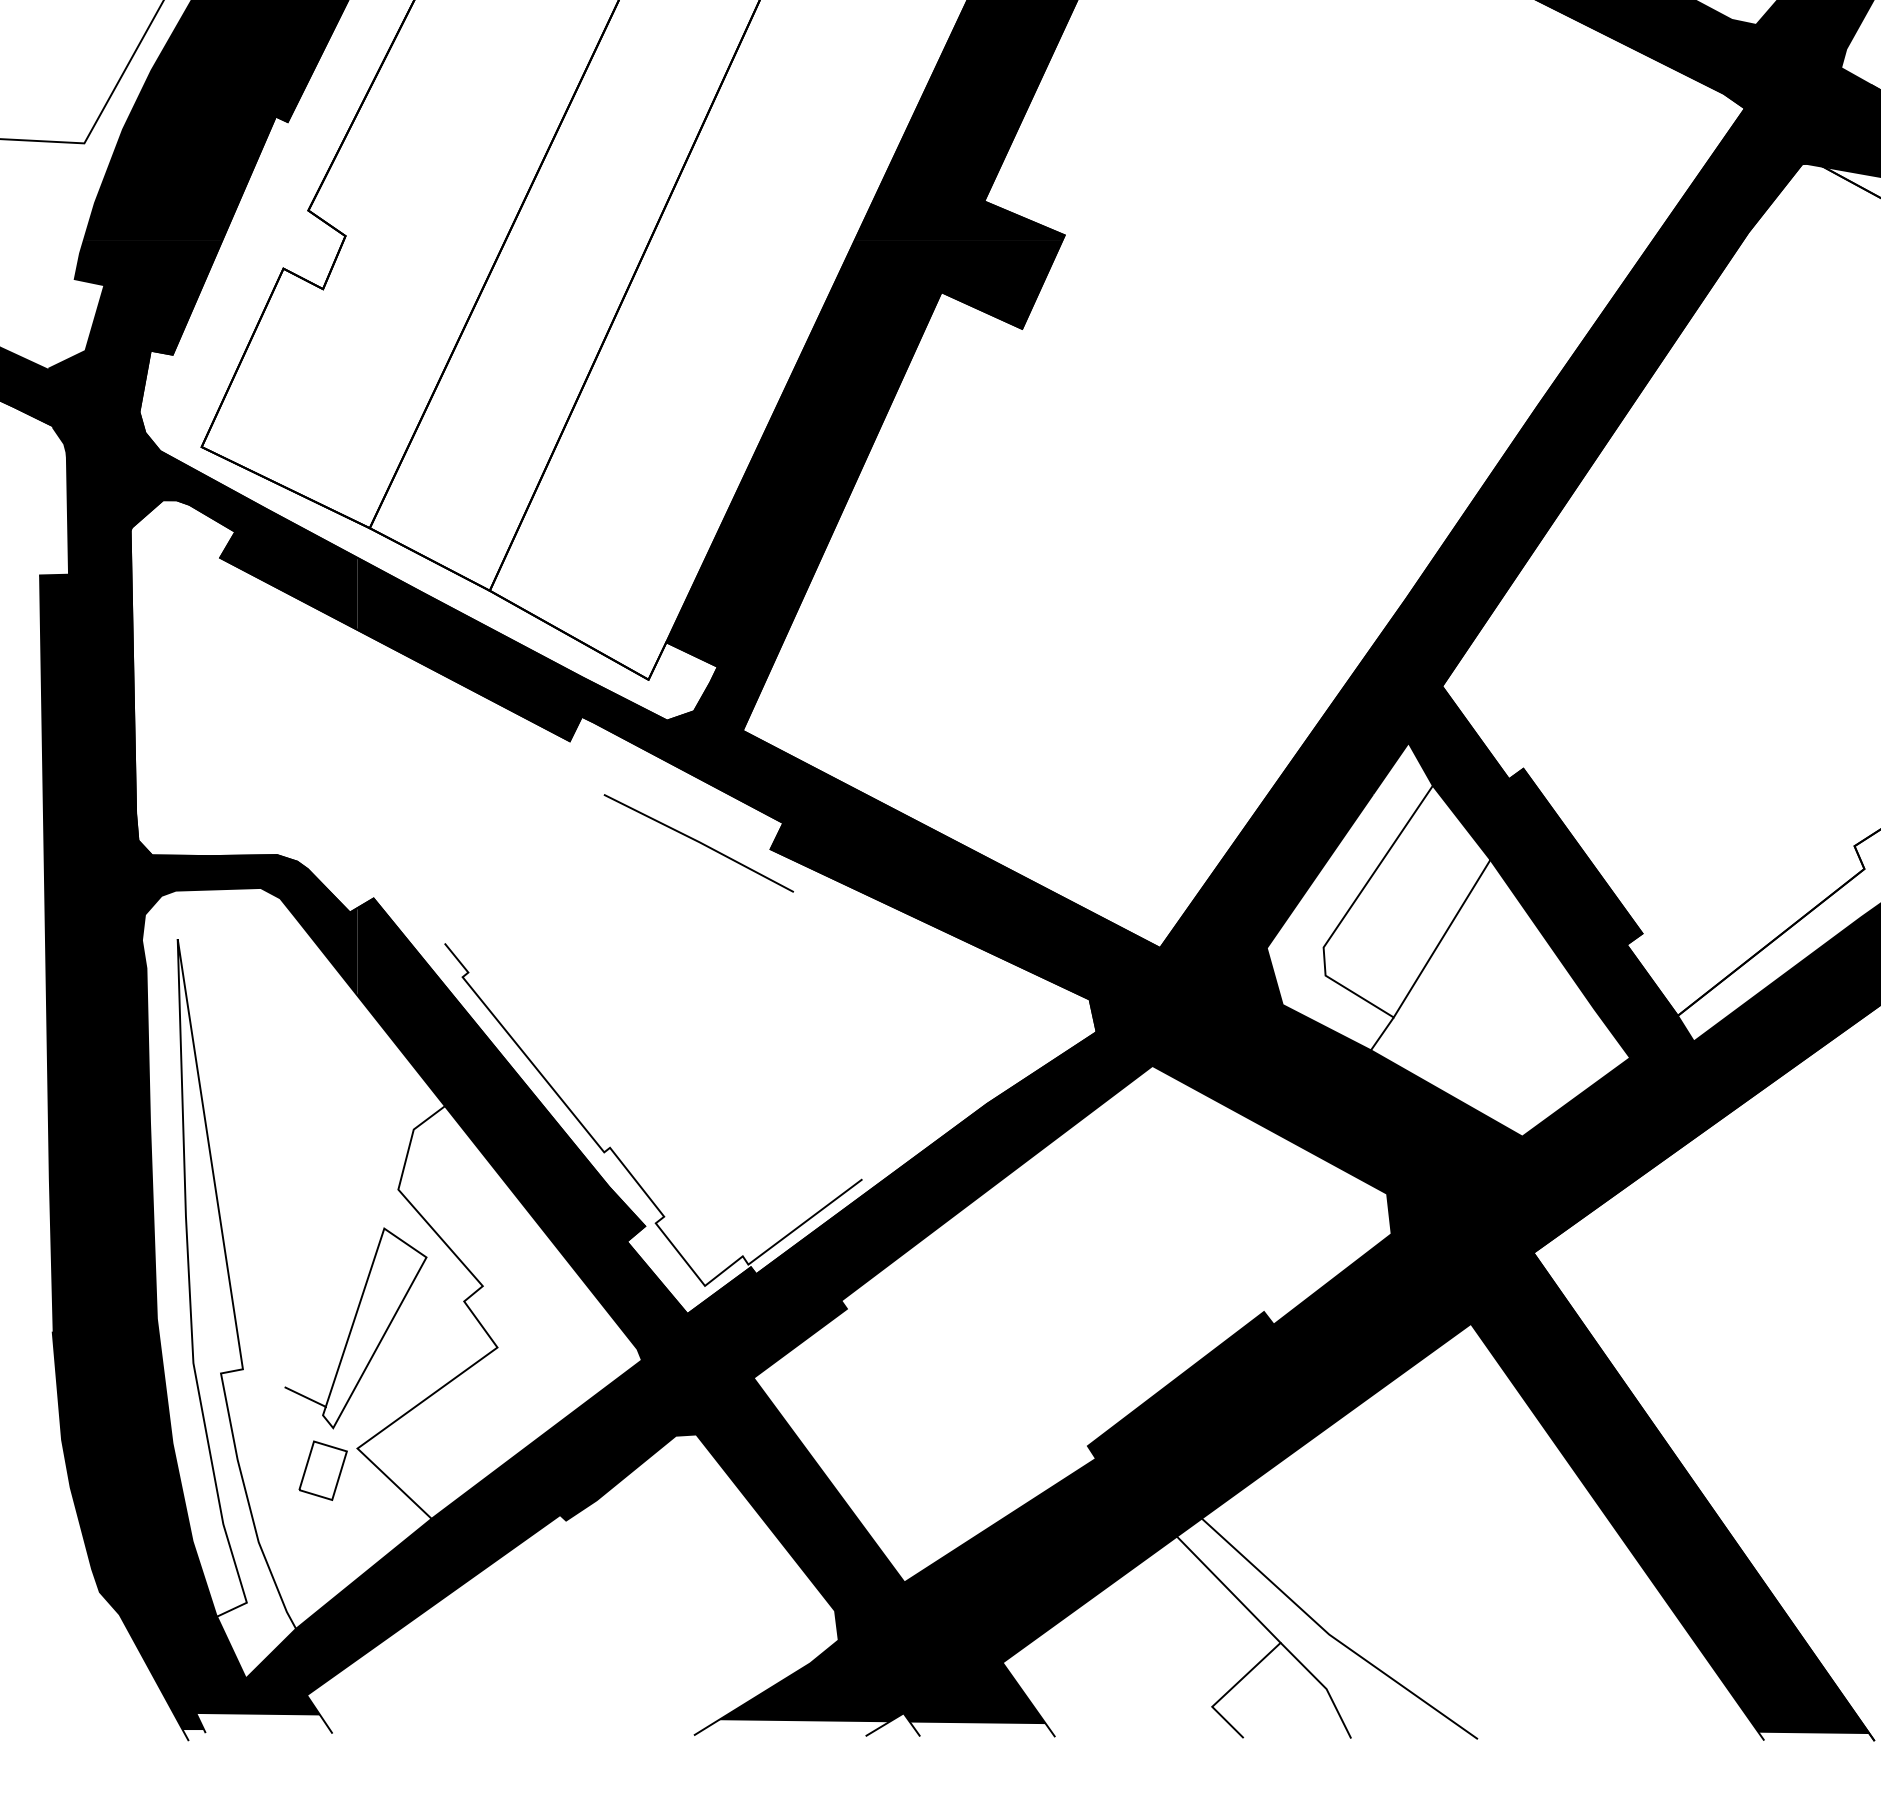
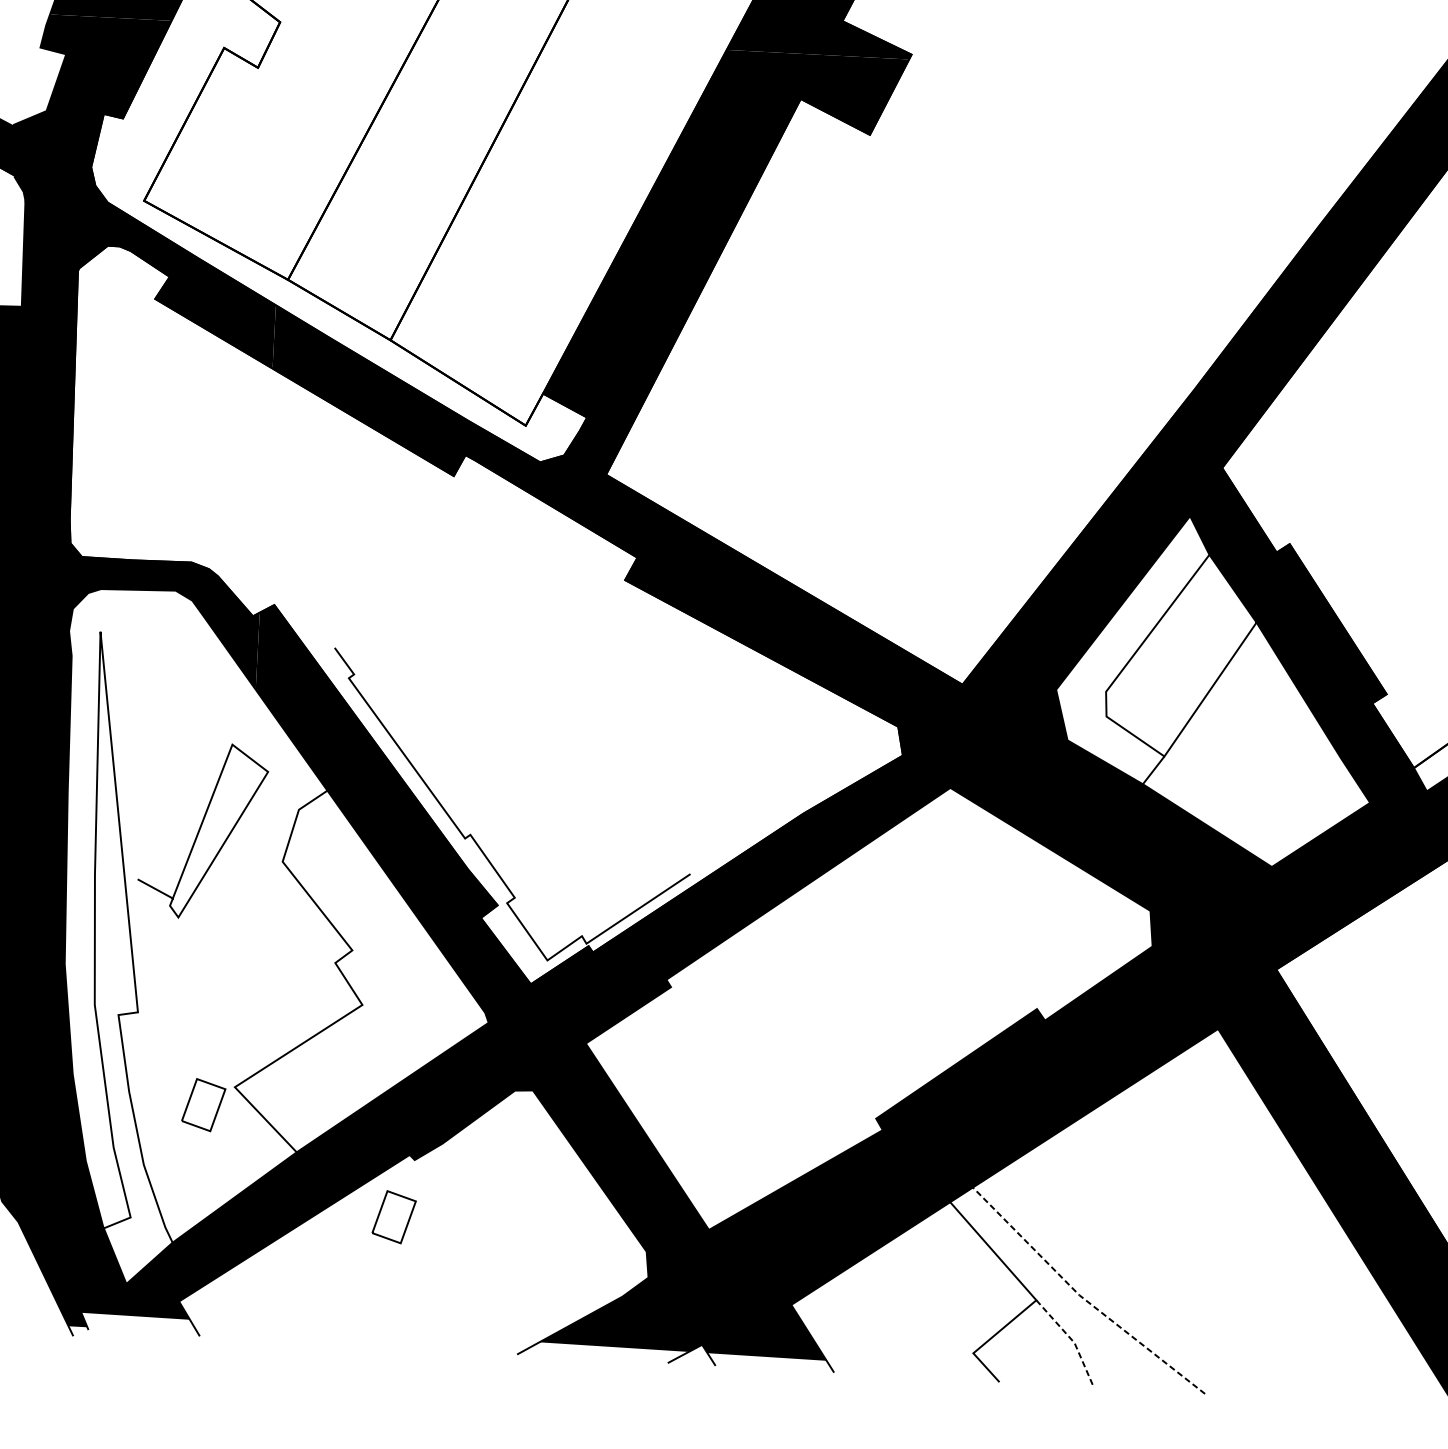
line: (698, 842) -> (562, 570), removed
curve: (353, 1326) -> (200, 829), moved
part: (545, 1586) -> (393, 1216), added
line: (1331, 1636) -> (1081, 1297), solid -> dashed
line: (1323, 1686) -> (1071, 1340), solid -> dashed

